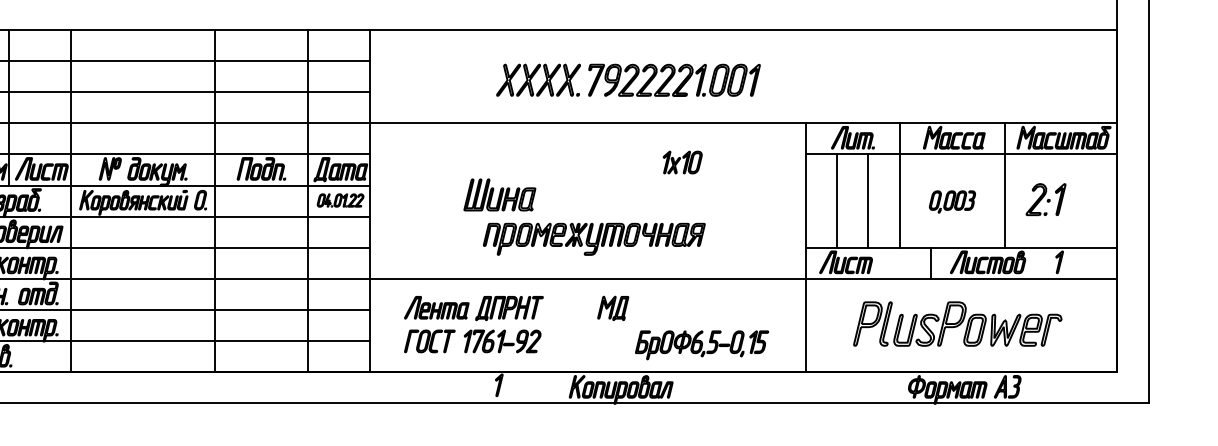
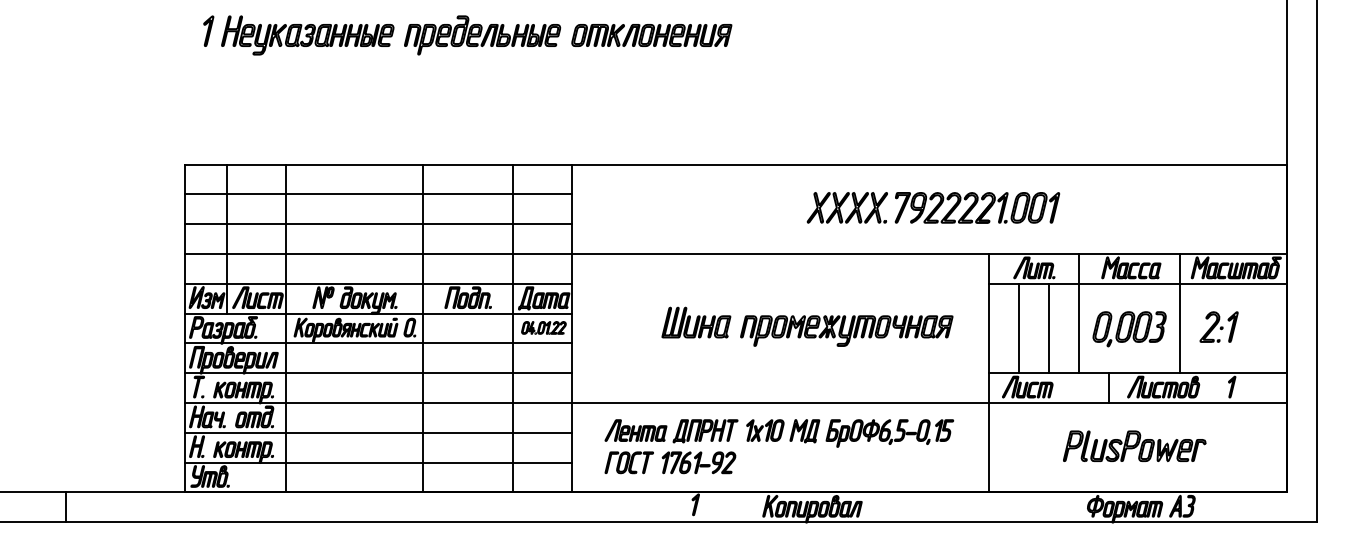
part: (628, 79) -> (933, 207), moved
part: (682, 162) -> (765, 430), moved
part: (952, 202) -> (1129, 329), size x1.67
part: (594, 238) -> (846, 330), moved
part: (957, 324) -> (1134, 446), size x0.71
part: (701, 345) -> (889, 433), moved

